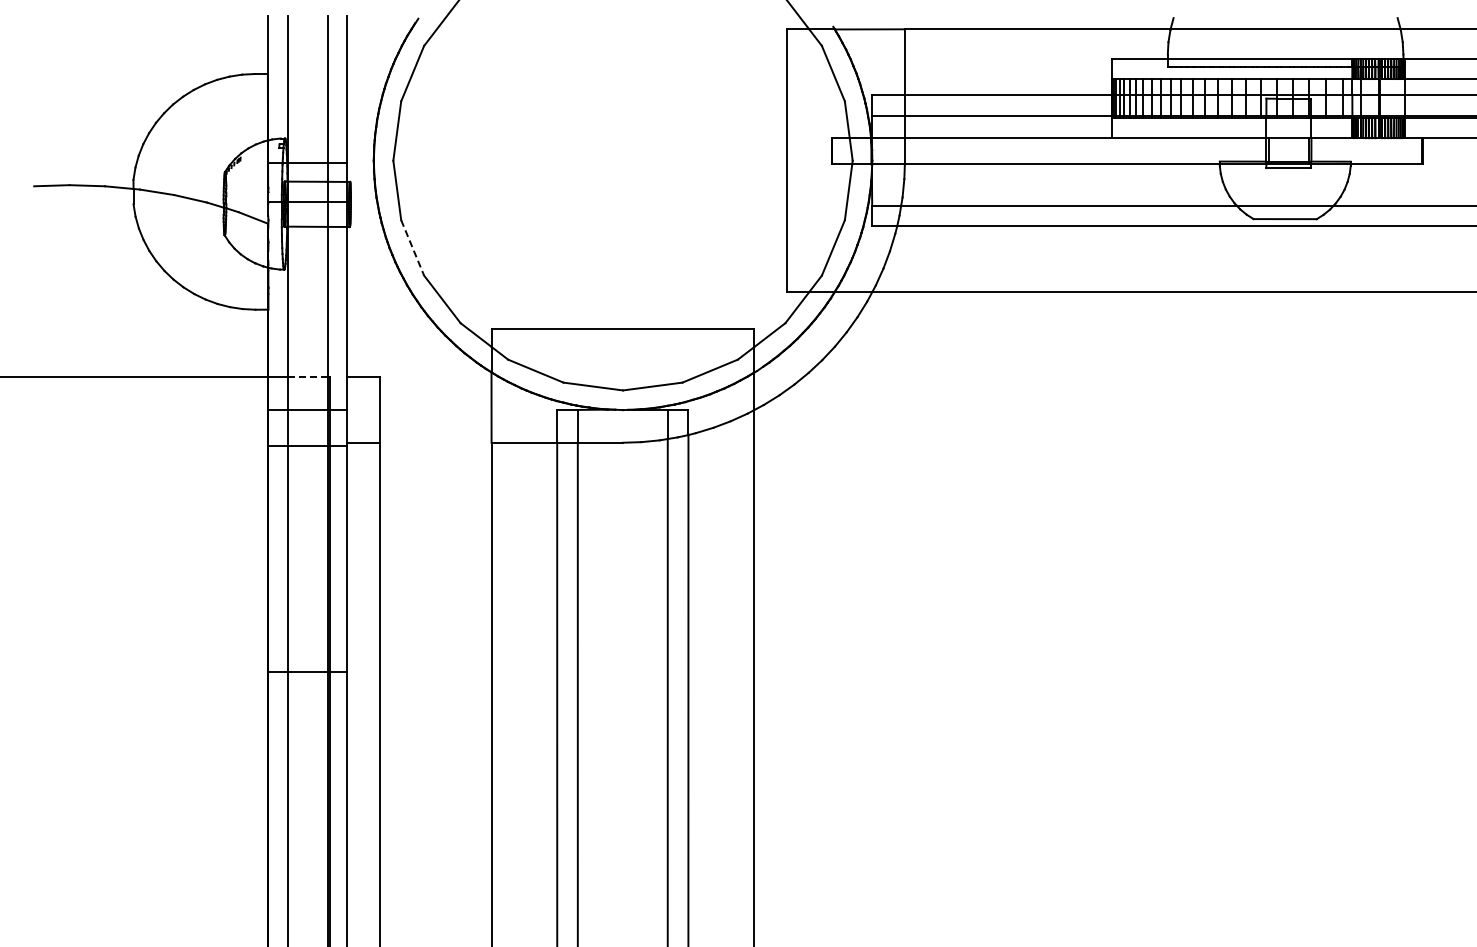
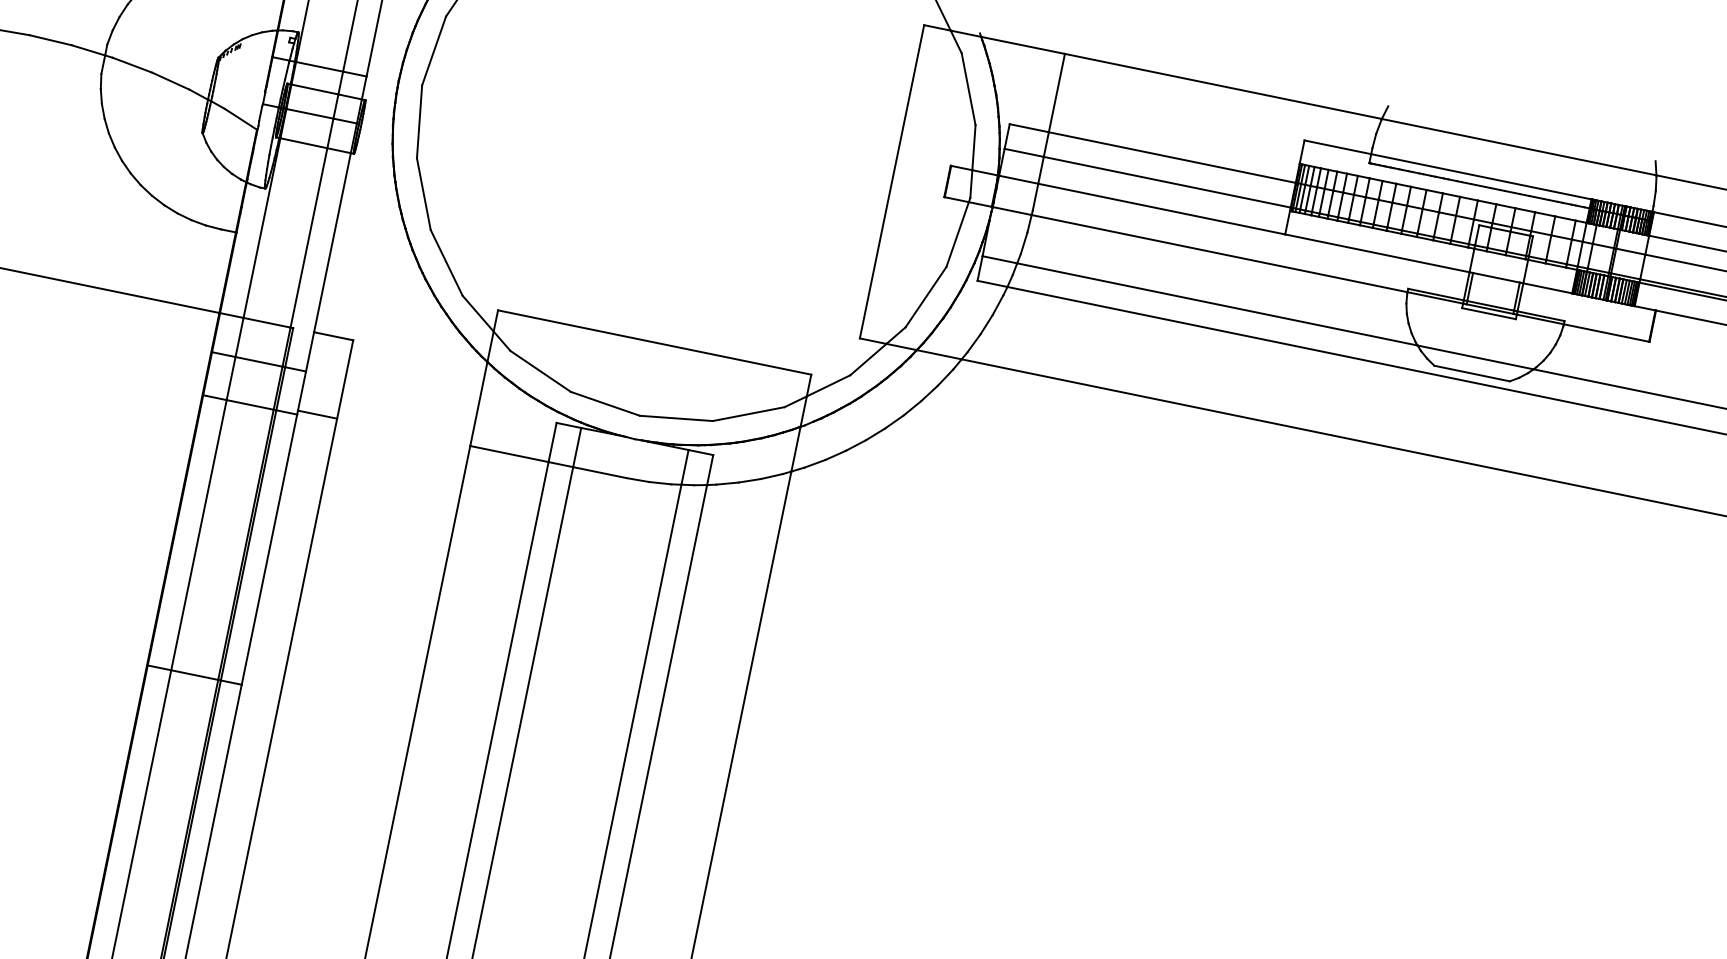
line: (412, 247) -> (423, 193), dashed -> solid
line: (307, 377) -> (266, 323), dashed -> solid

